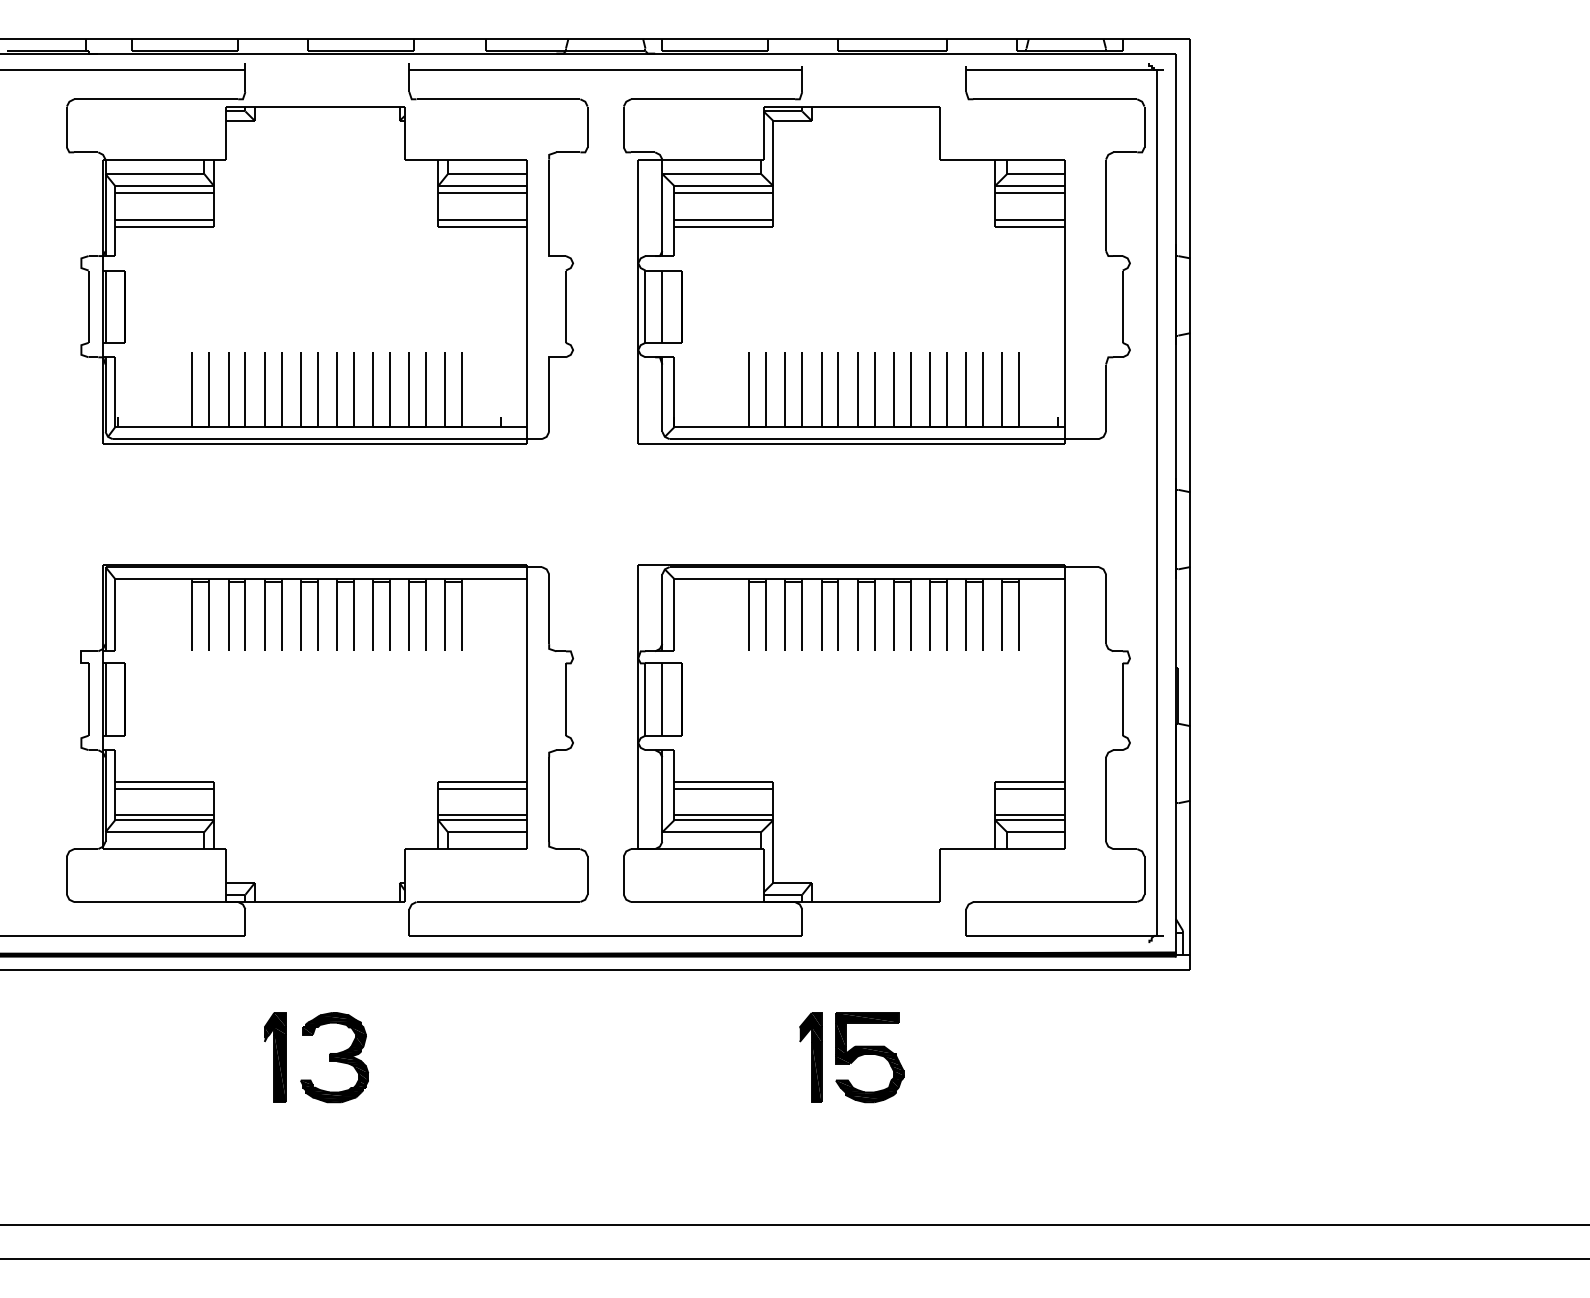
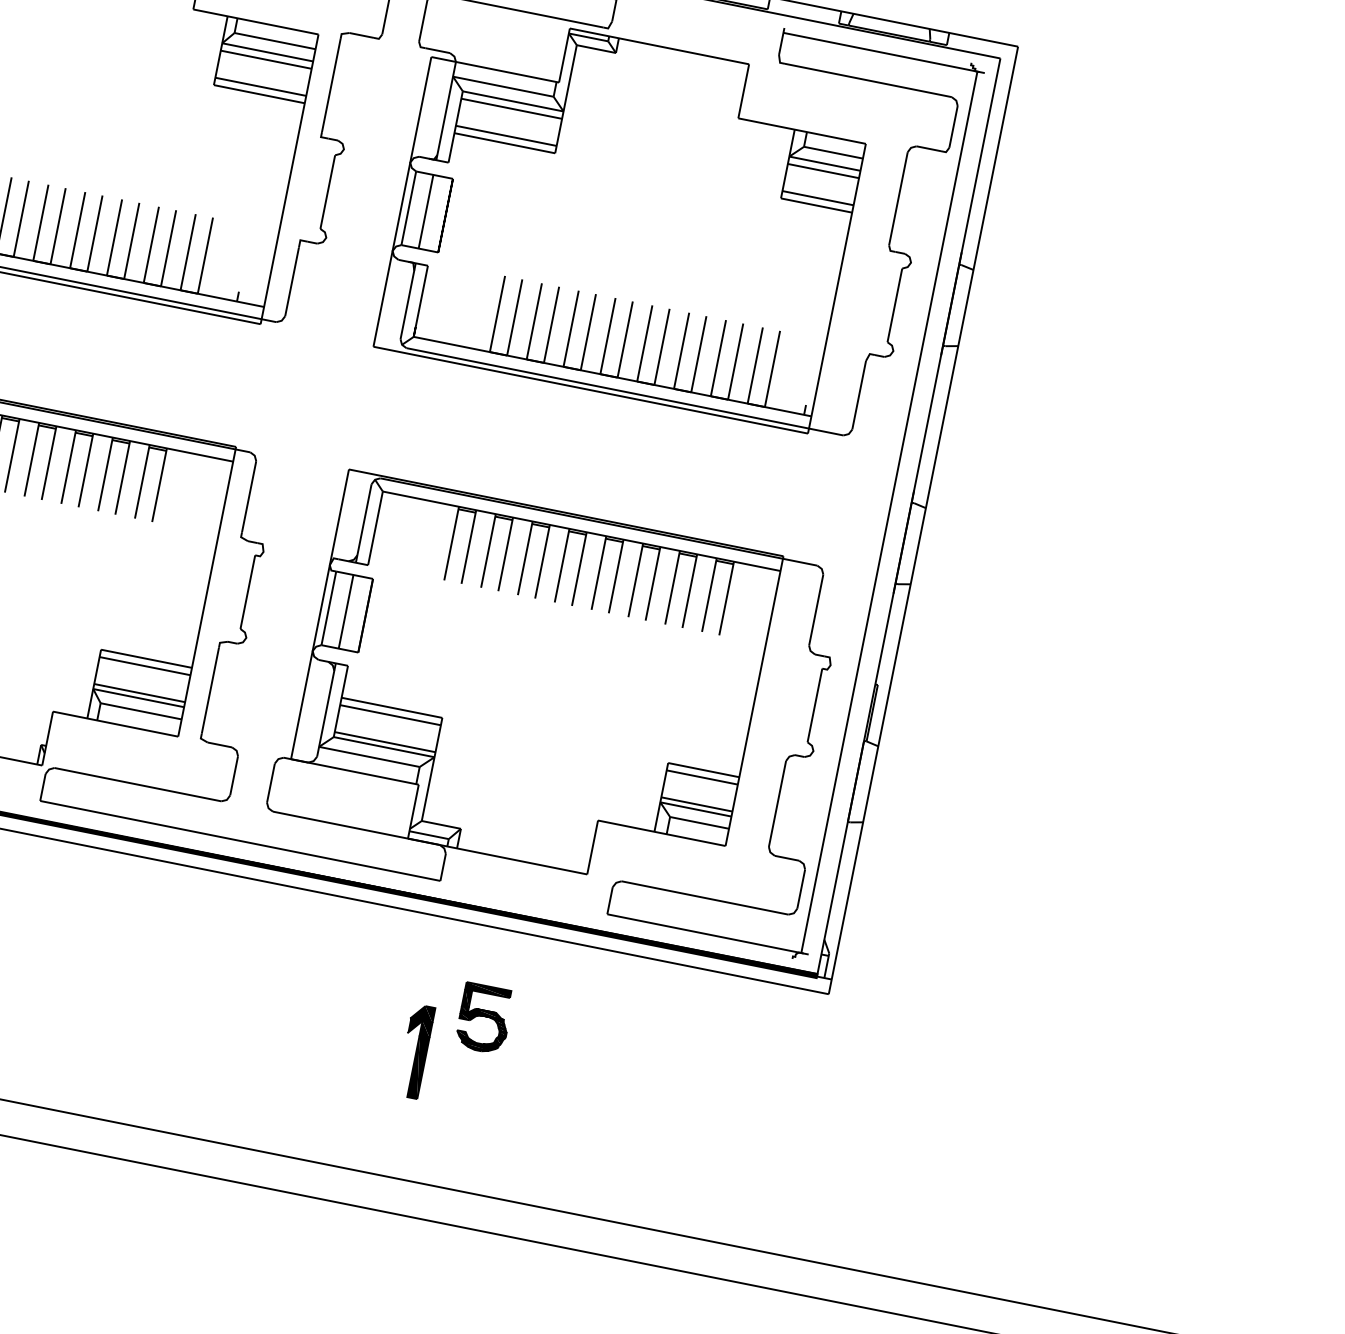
part: (810, 1057) -> (415, 1051), moved
part: (869, 1057) -> (484, 1018), size x0.7

